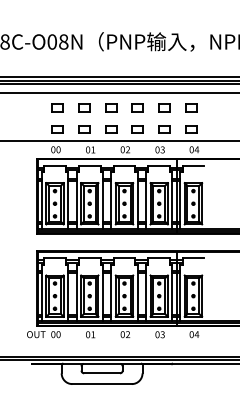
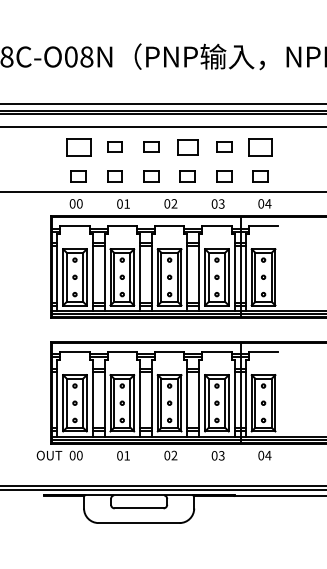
part: (57, 107) -> (78, 146), size x1.6
part: (137, 107) -> (187, 146), size x1.4
part: (191, 107) -> (260, 146), size x1.6

